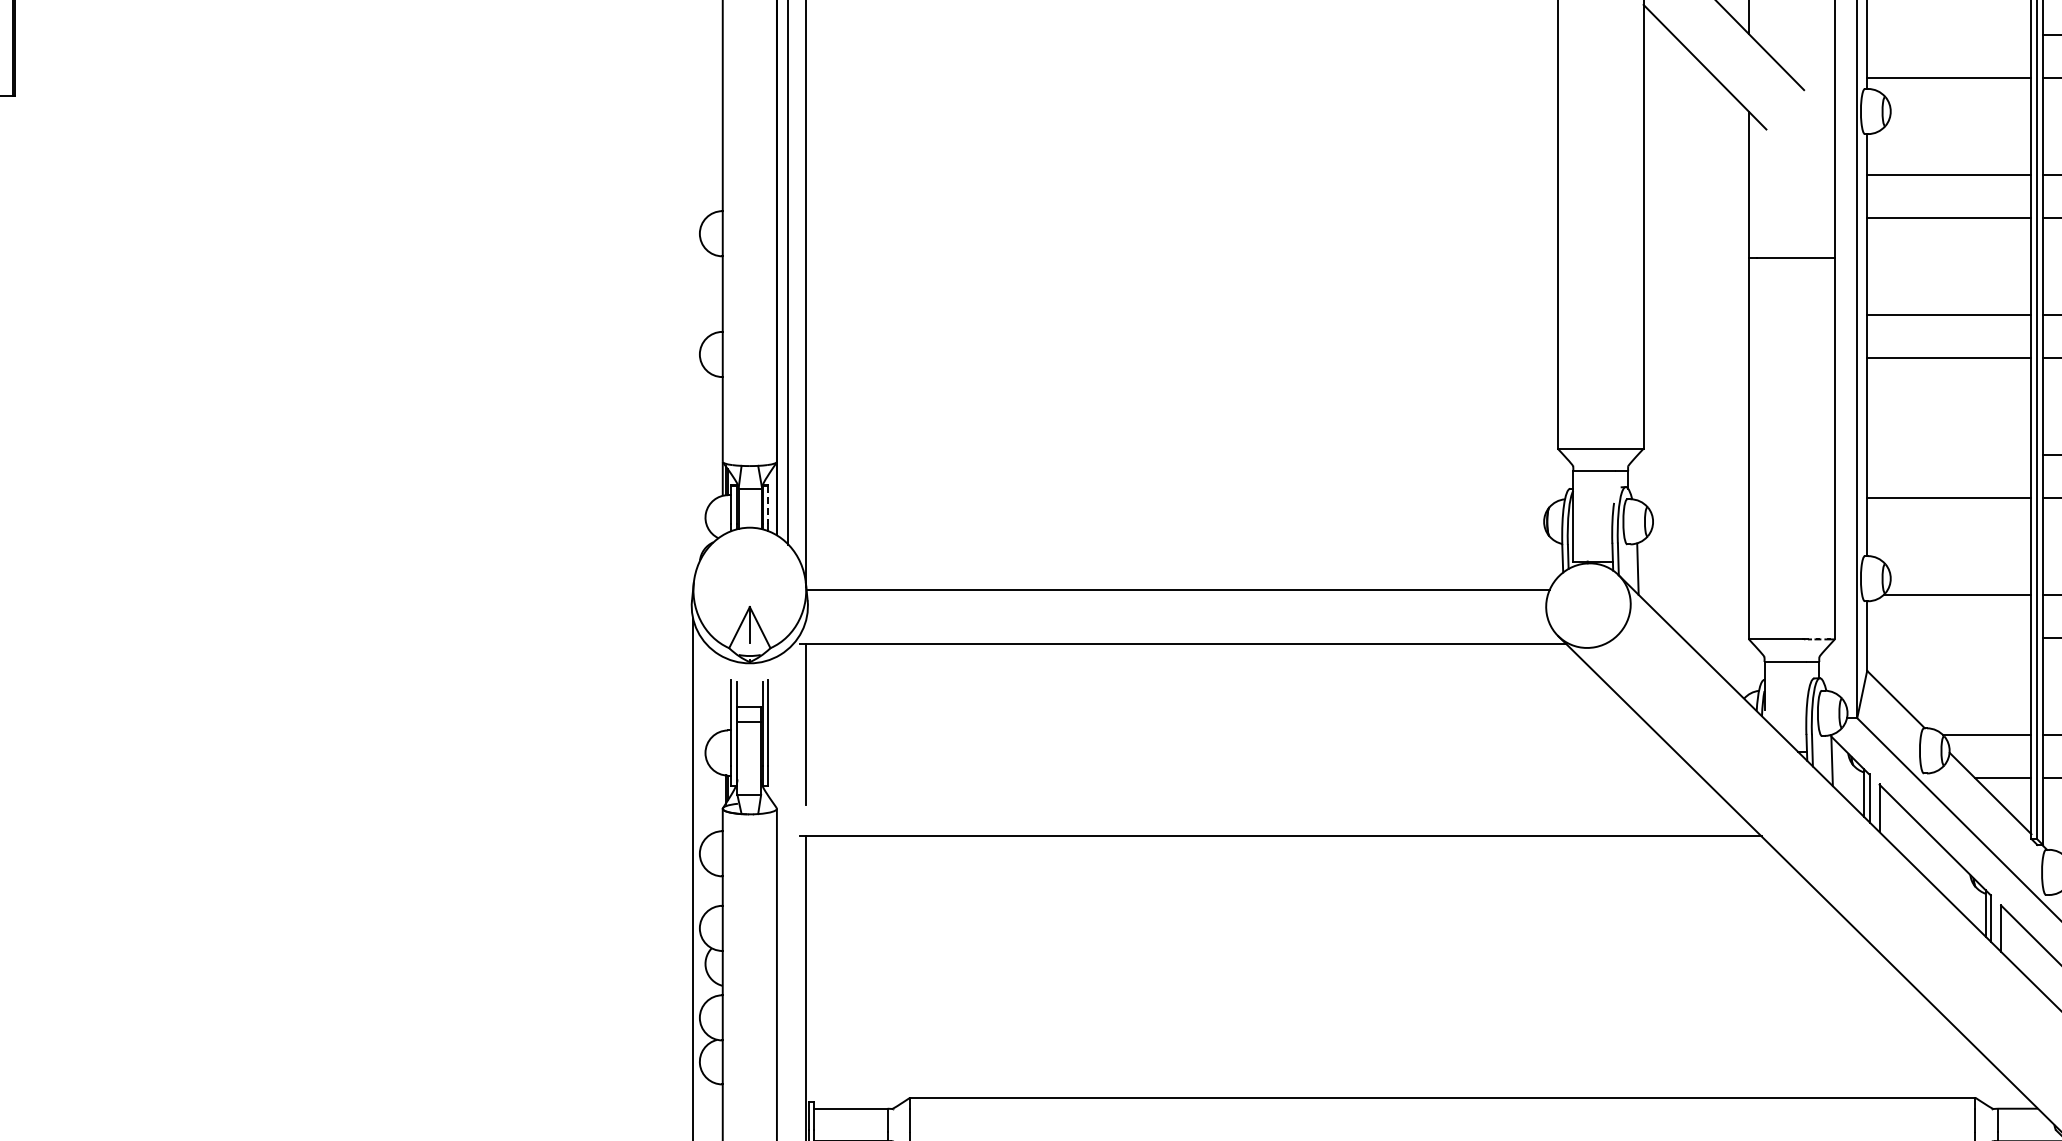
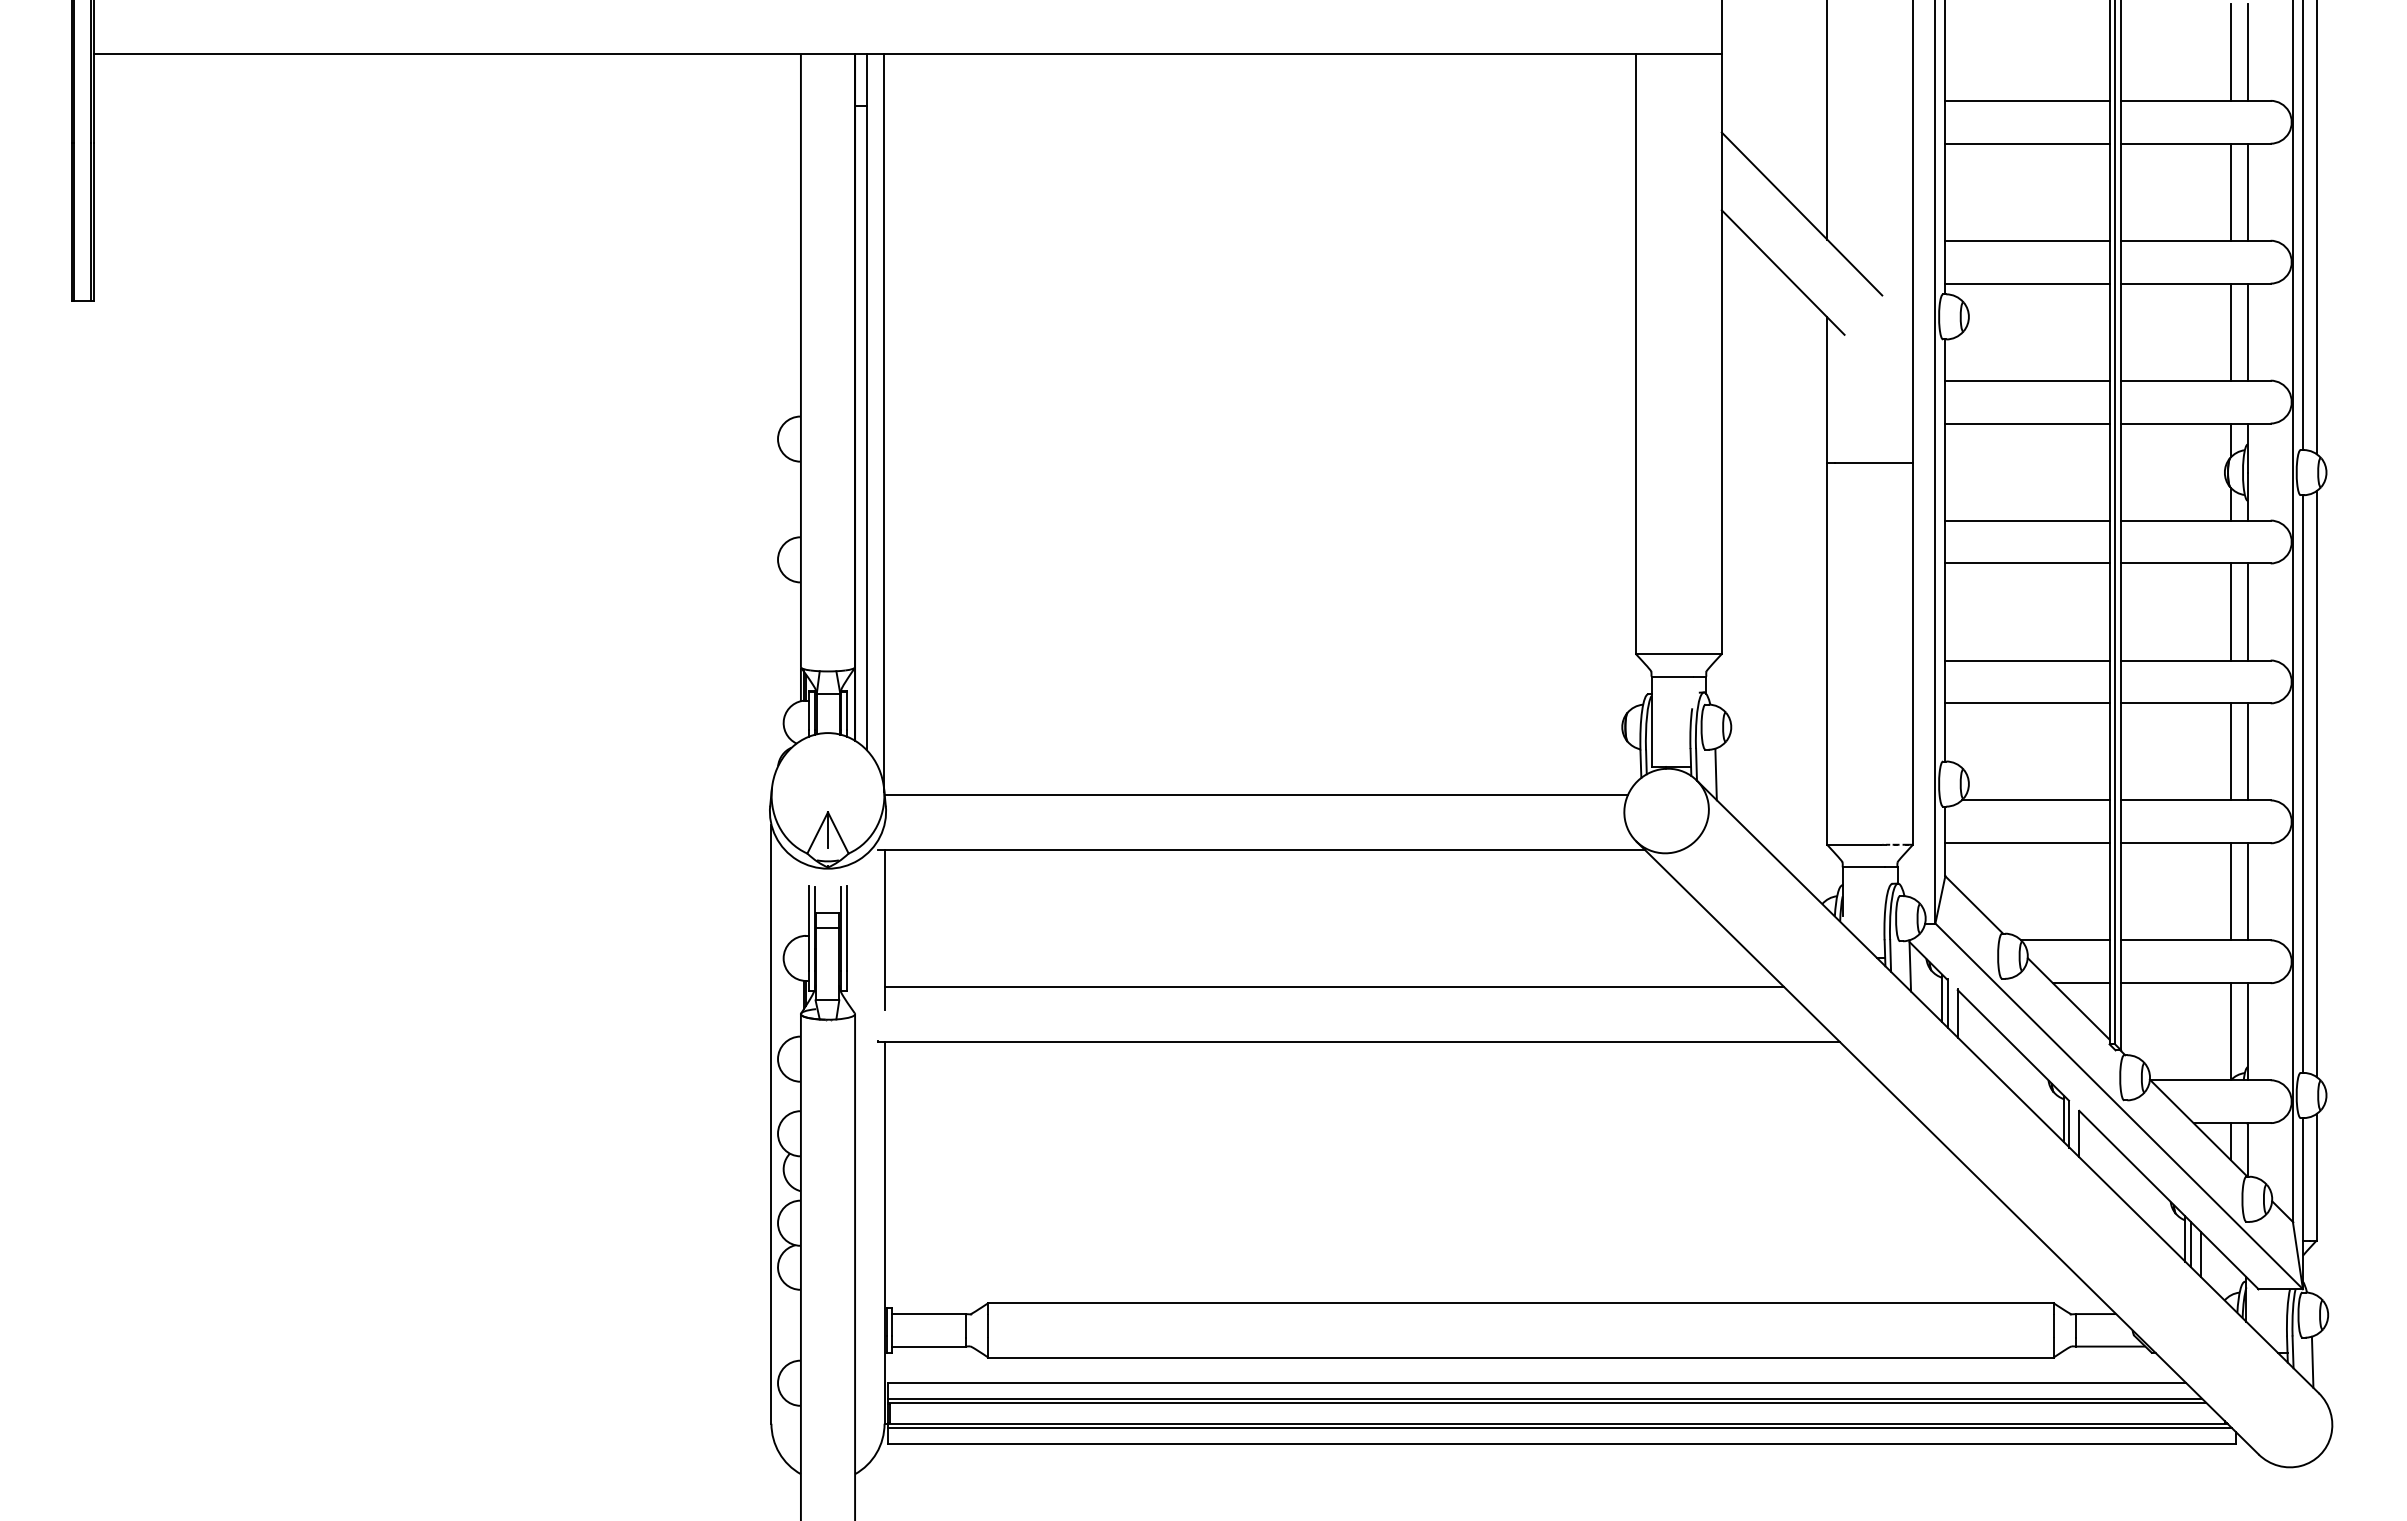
line: (1949, 35) -> (2027, 240), added
line: (1949, 455) -> (2027, 660), added
line: (768, 505) -> (846, 710), dashed -> solid
line: (1949, 638) -> (2027, 843), added
line: (1256, 782) -> (1334, 987), added

